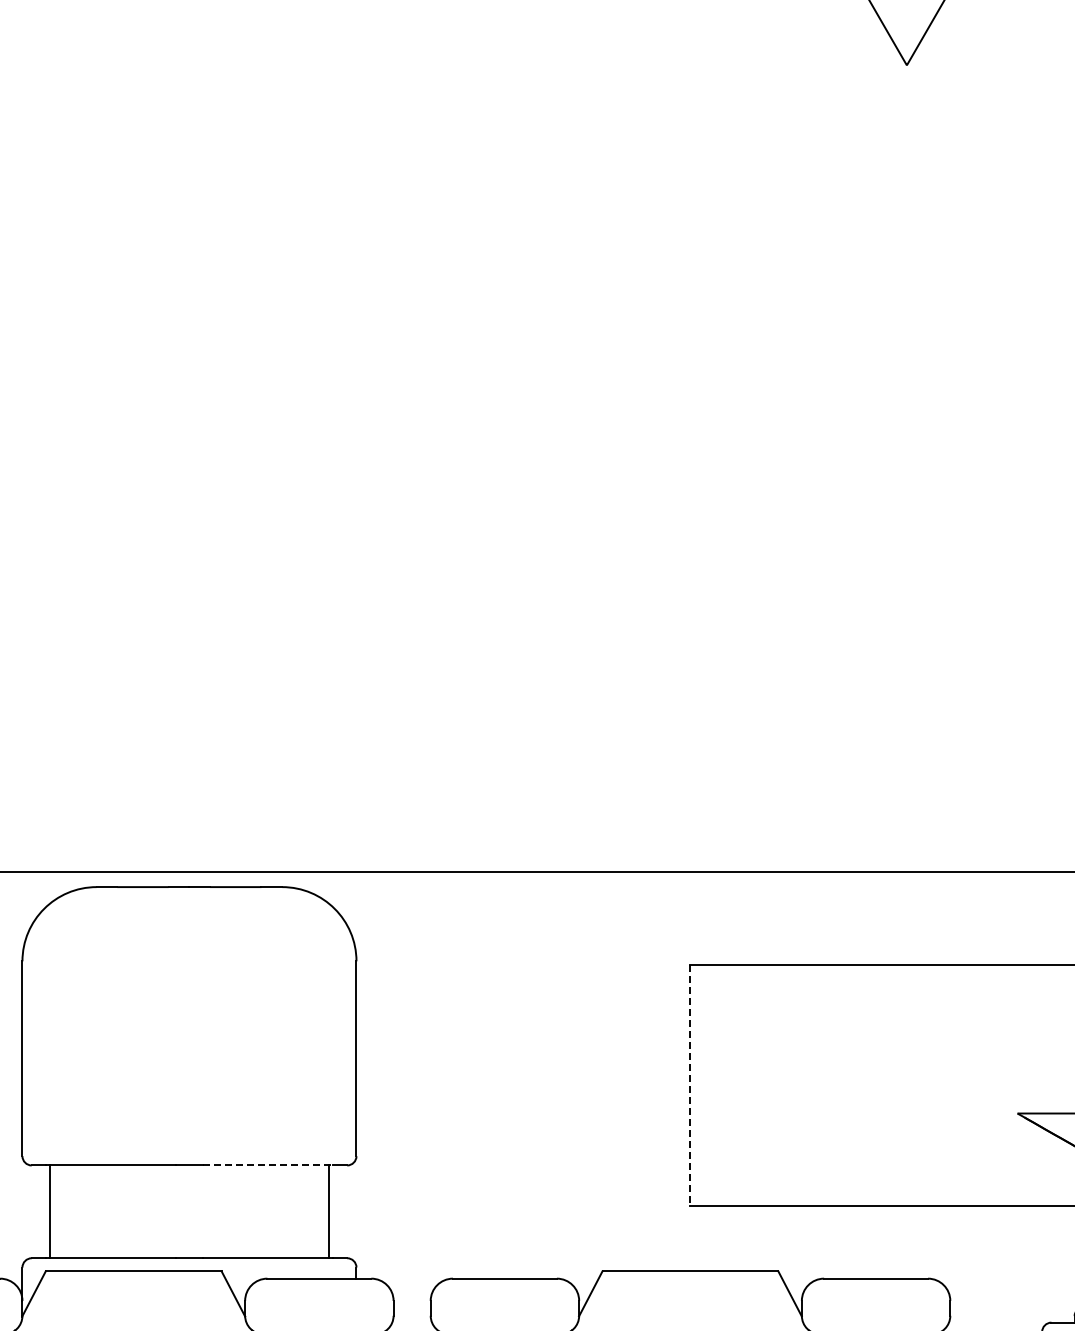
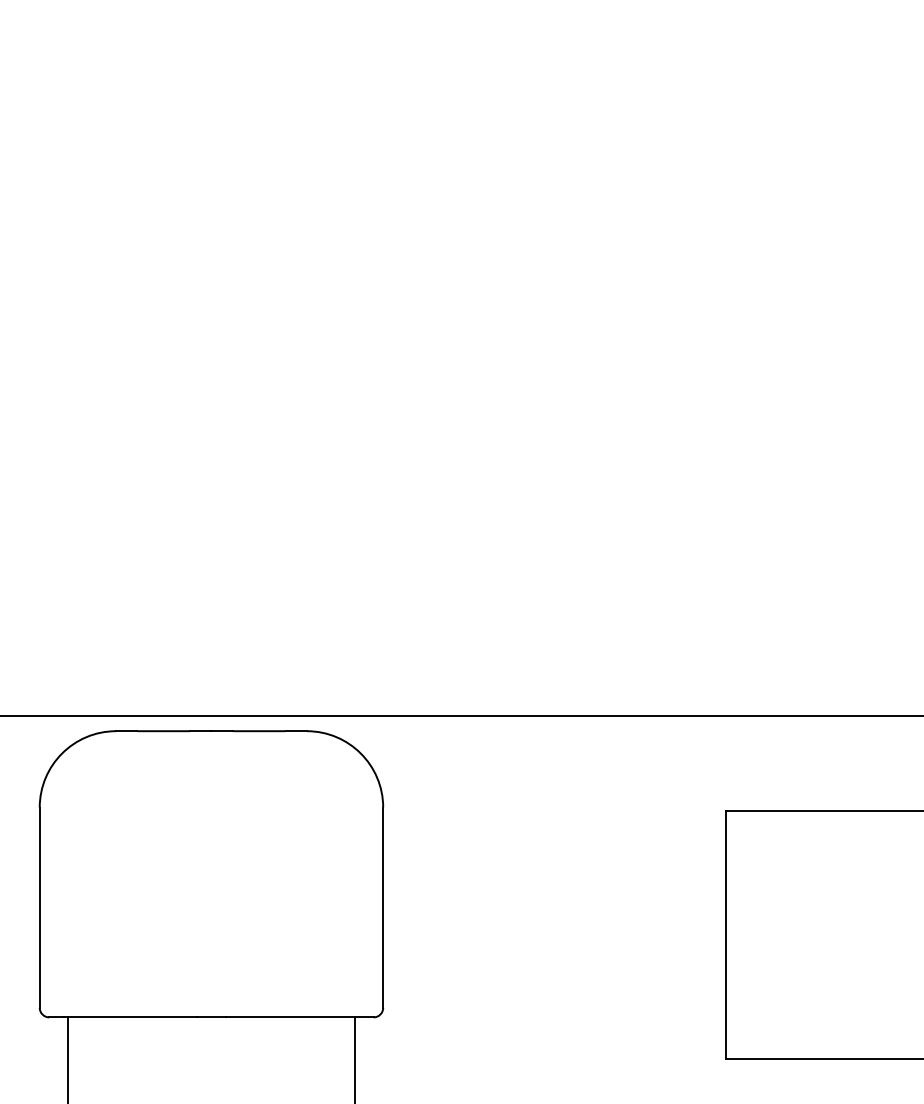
line: (689, 1085) -> (725, 935), dashed -> solid
line: (268, 1165) -> (292, 1017), dashed -> solid

